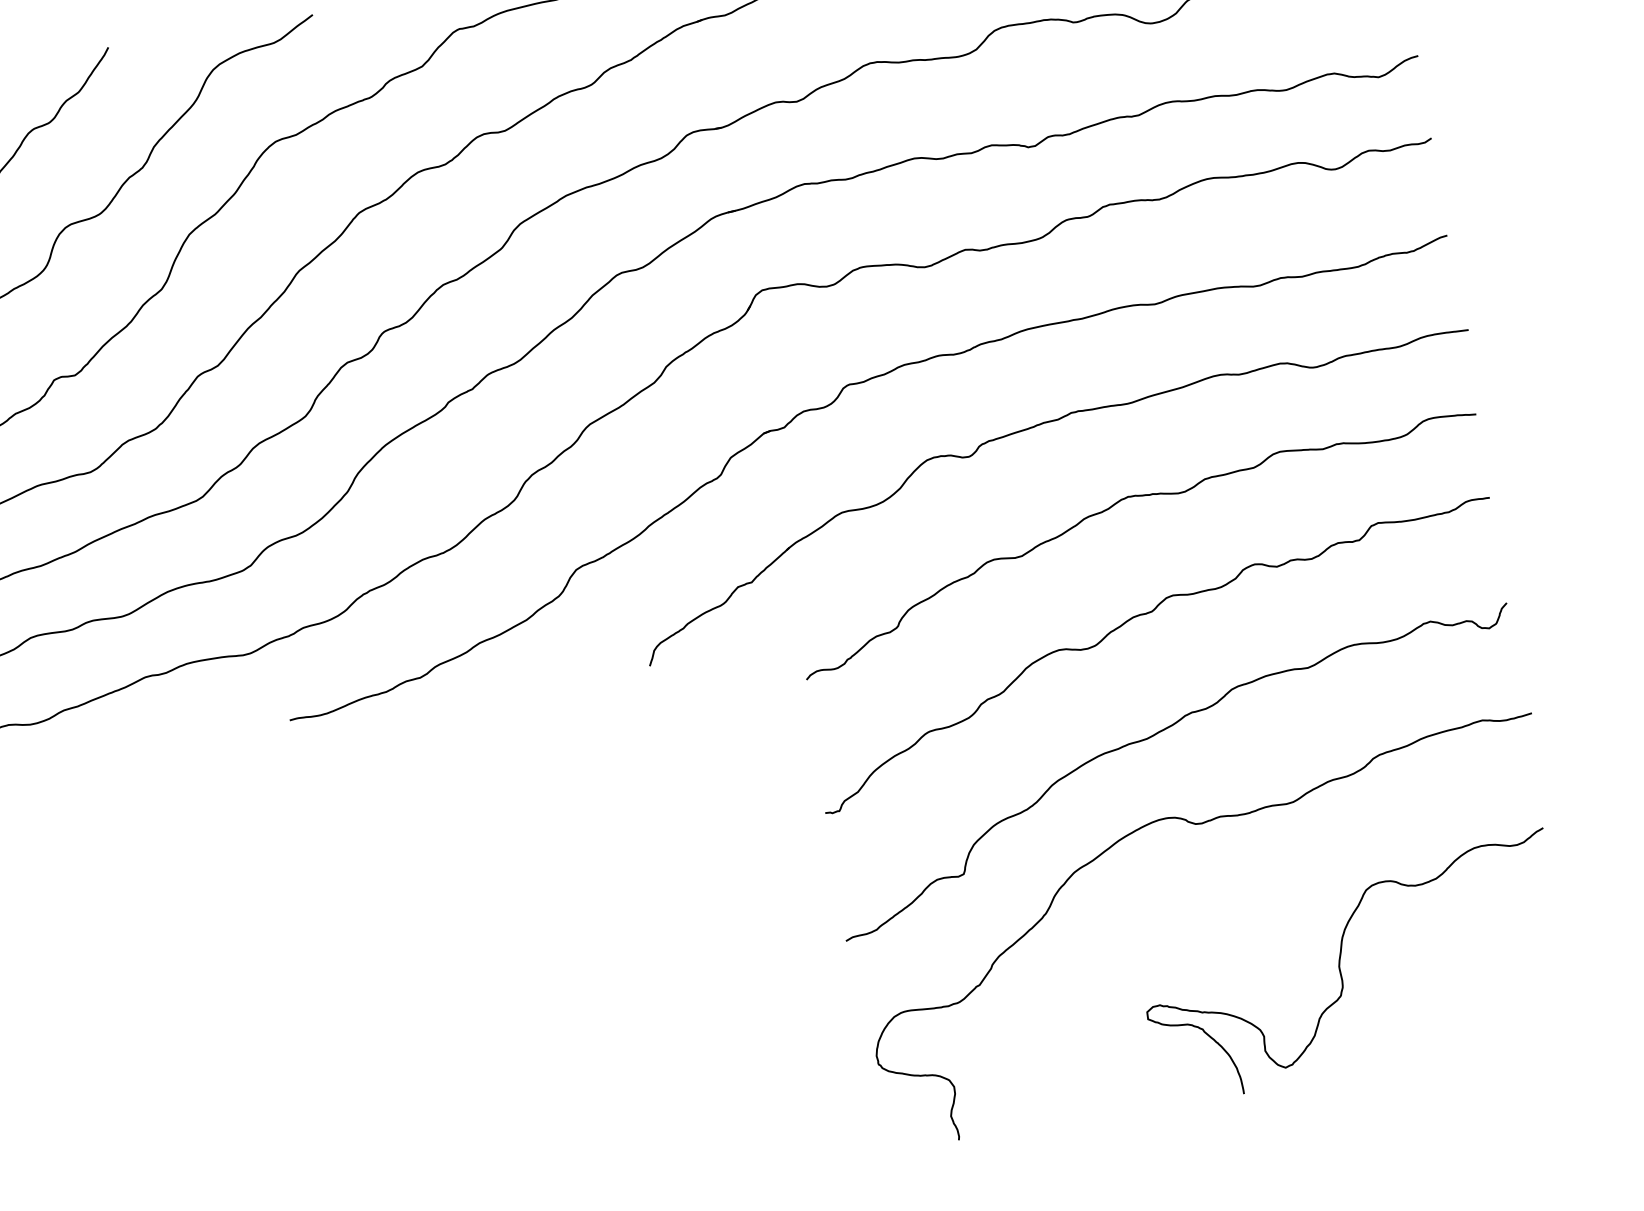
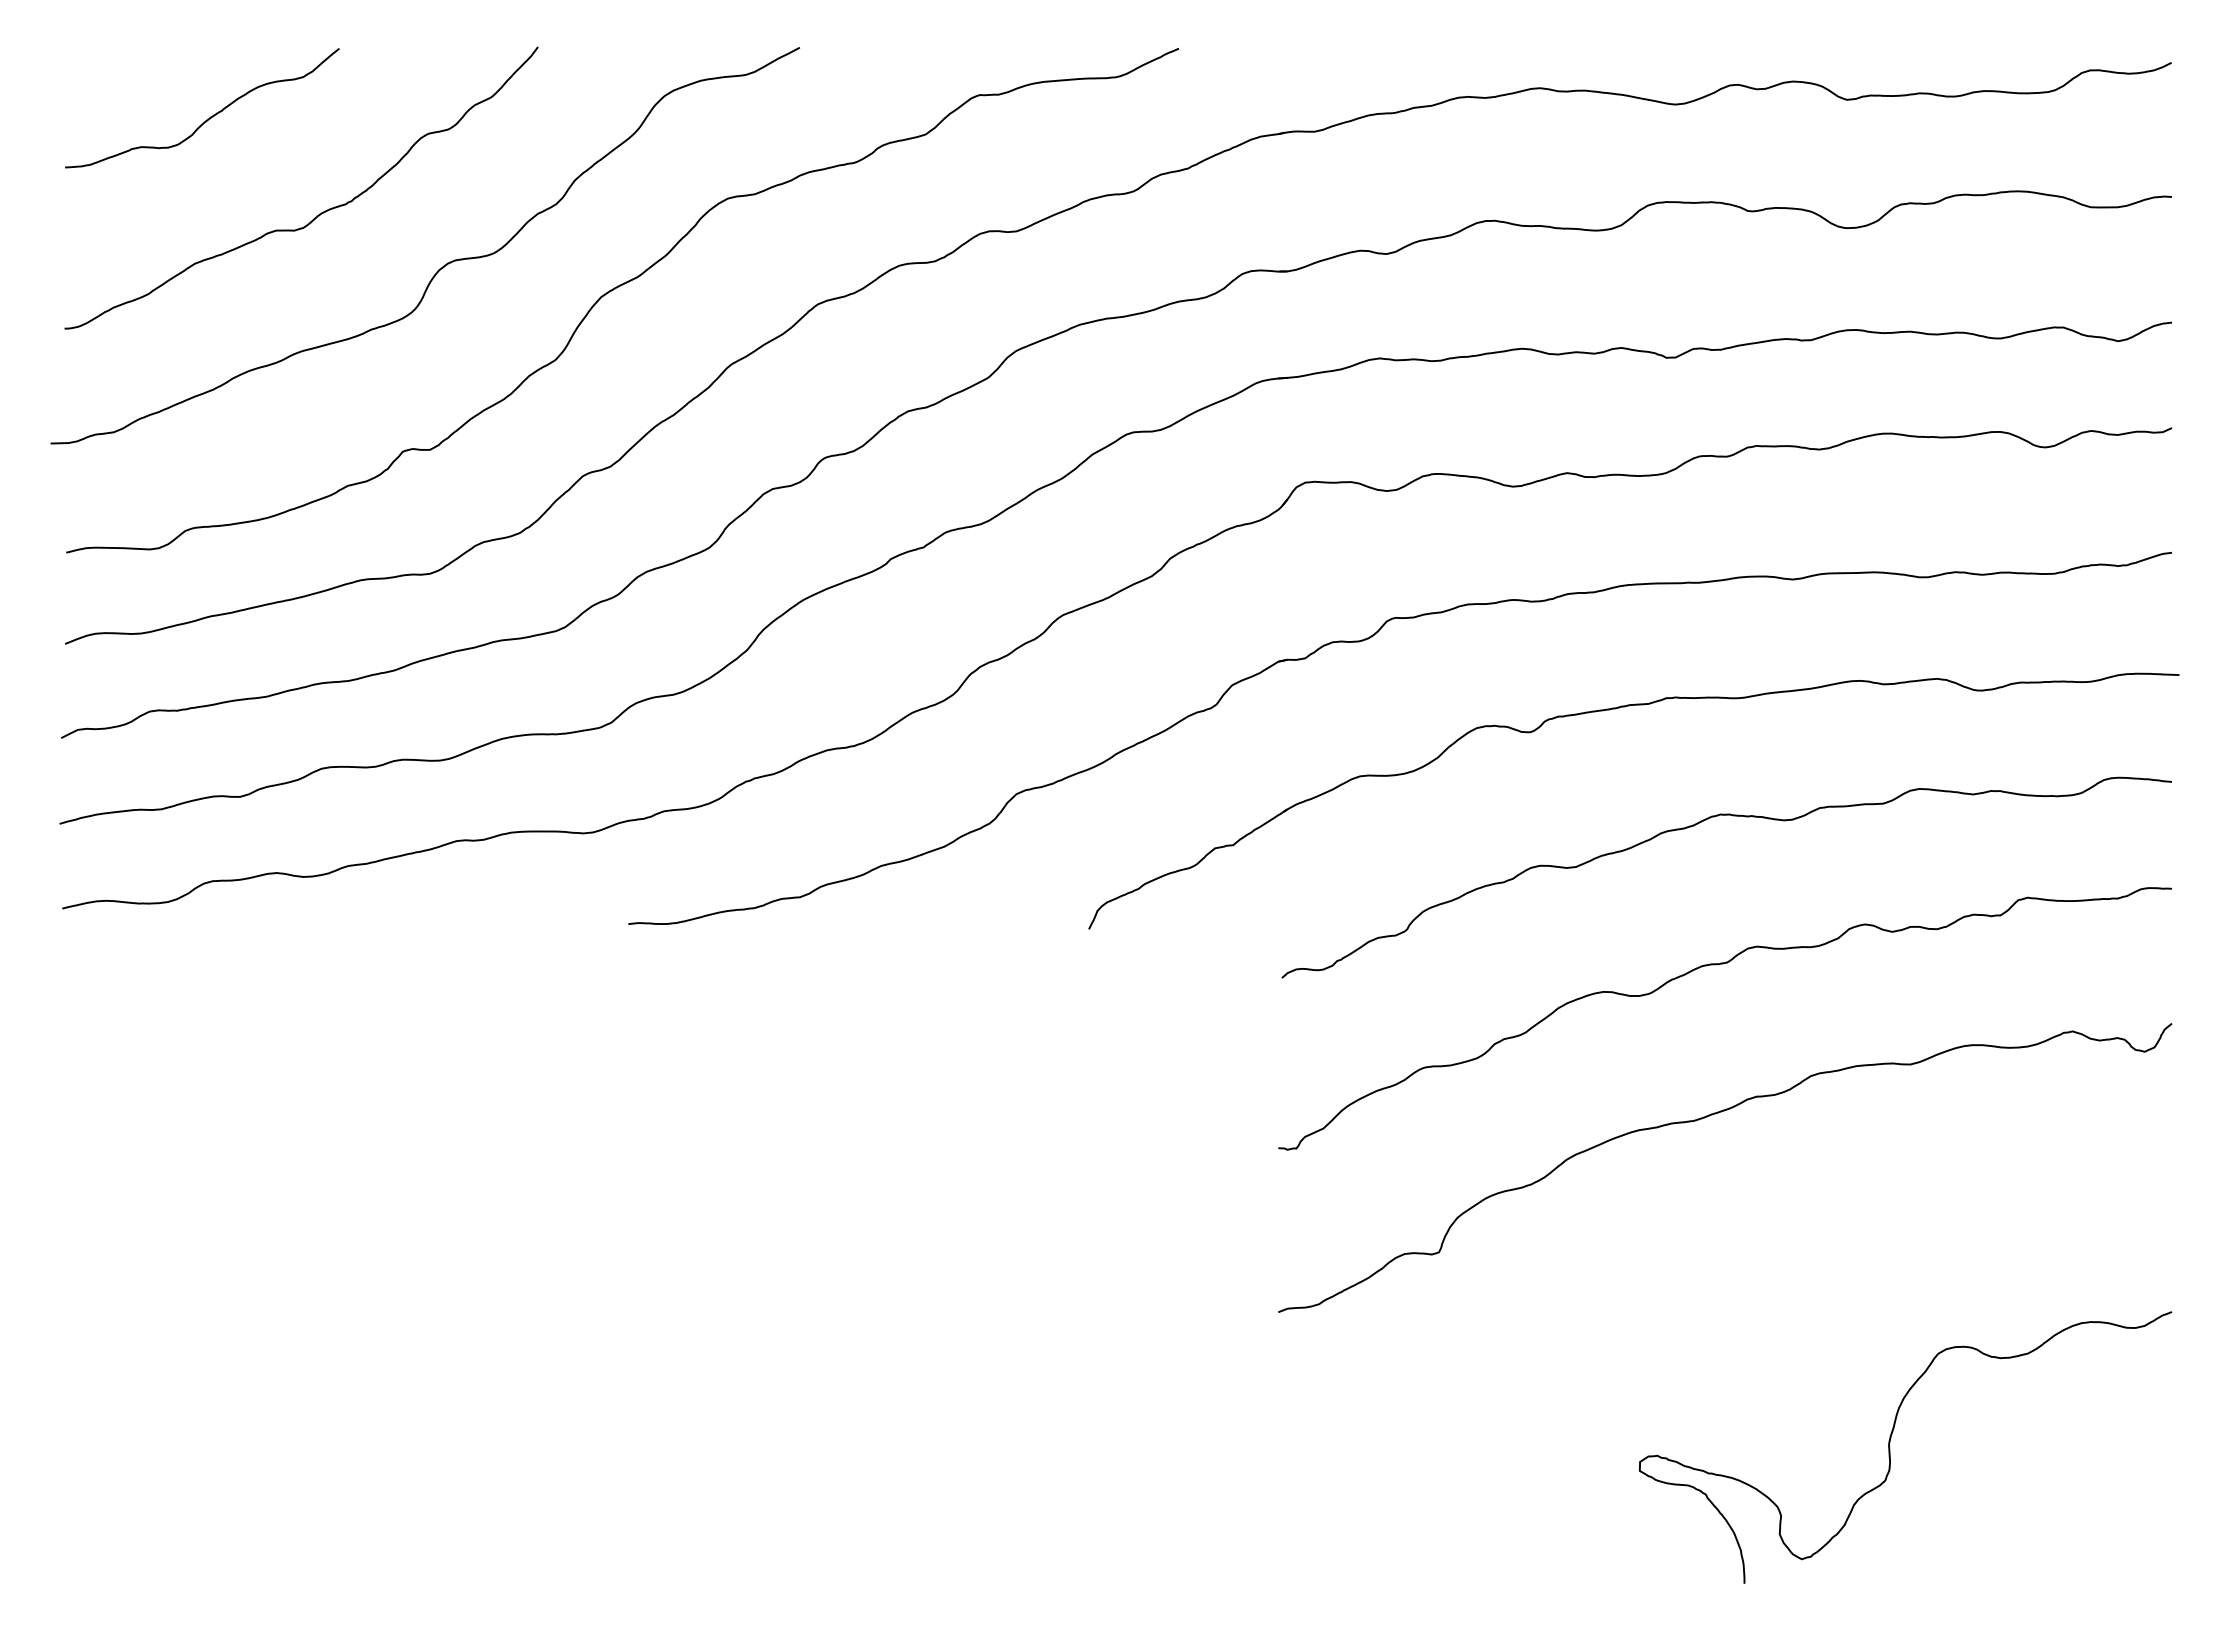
curve: (1201, 824) -> (1745, 1238), removed

